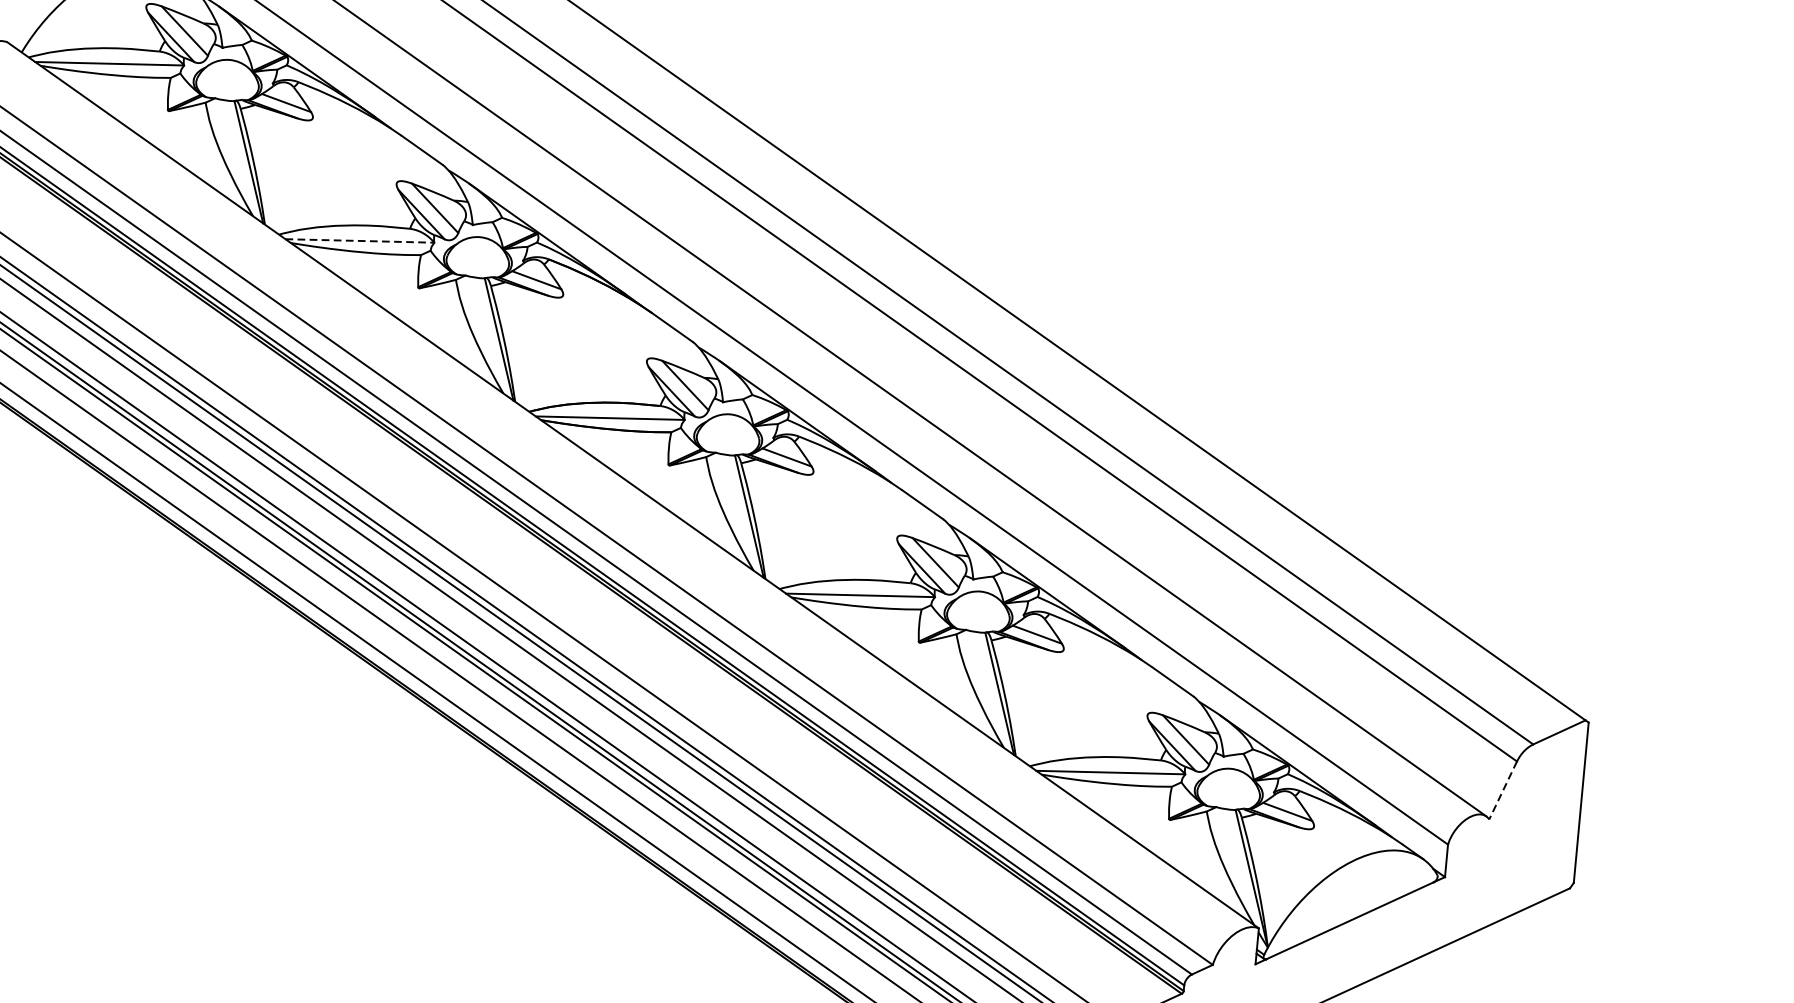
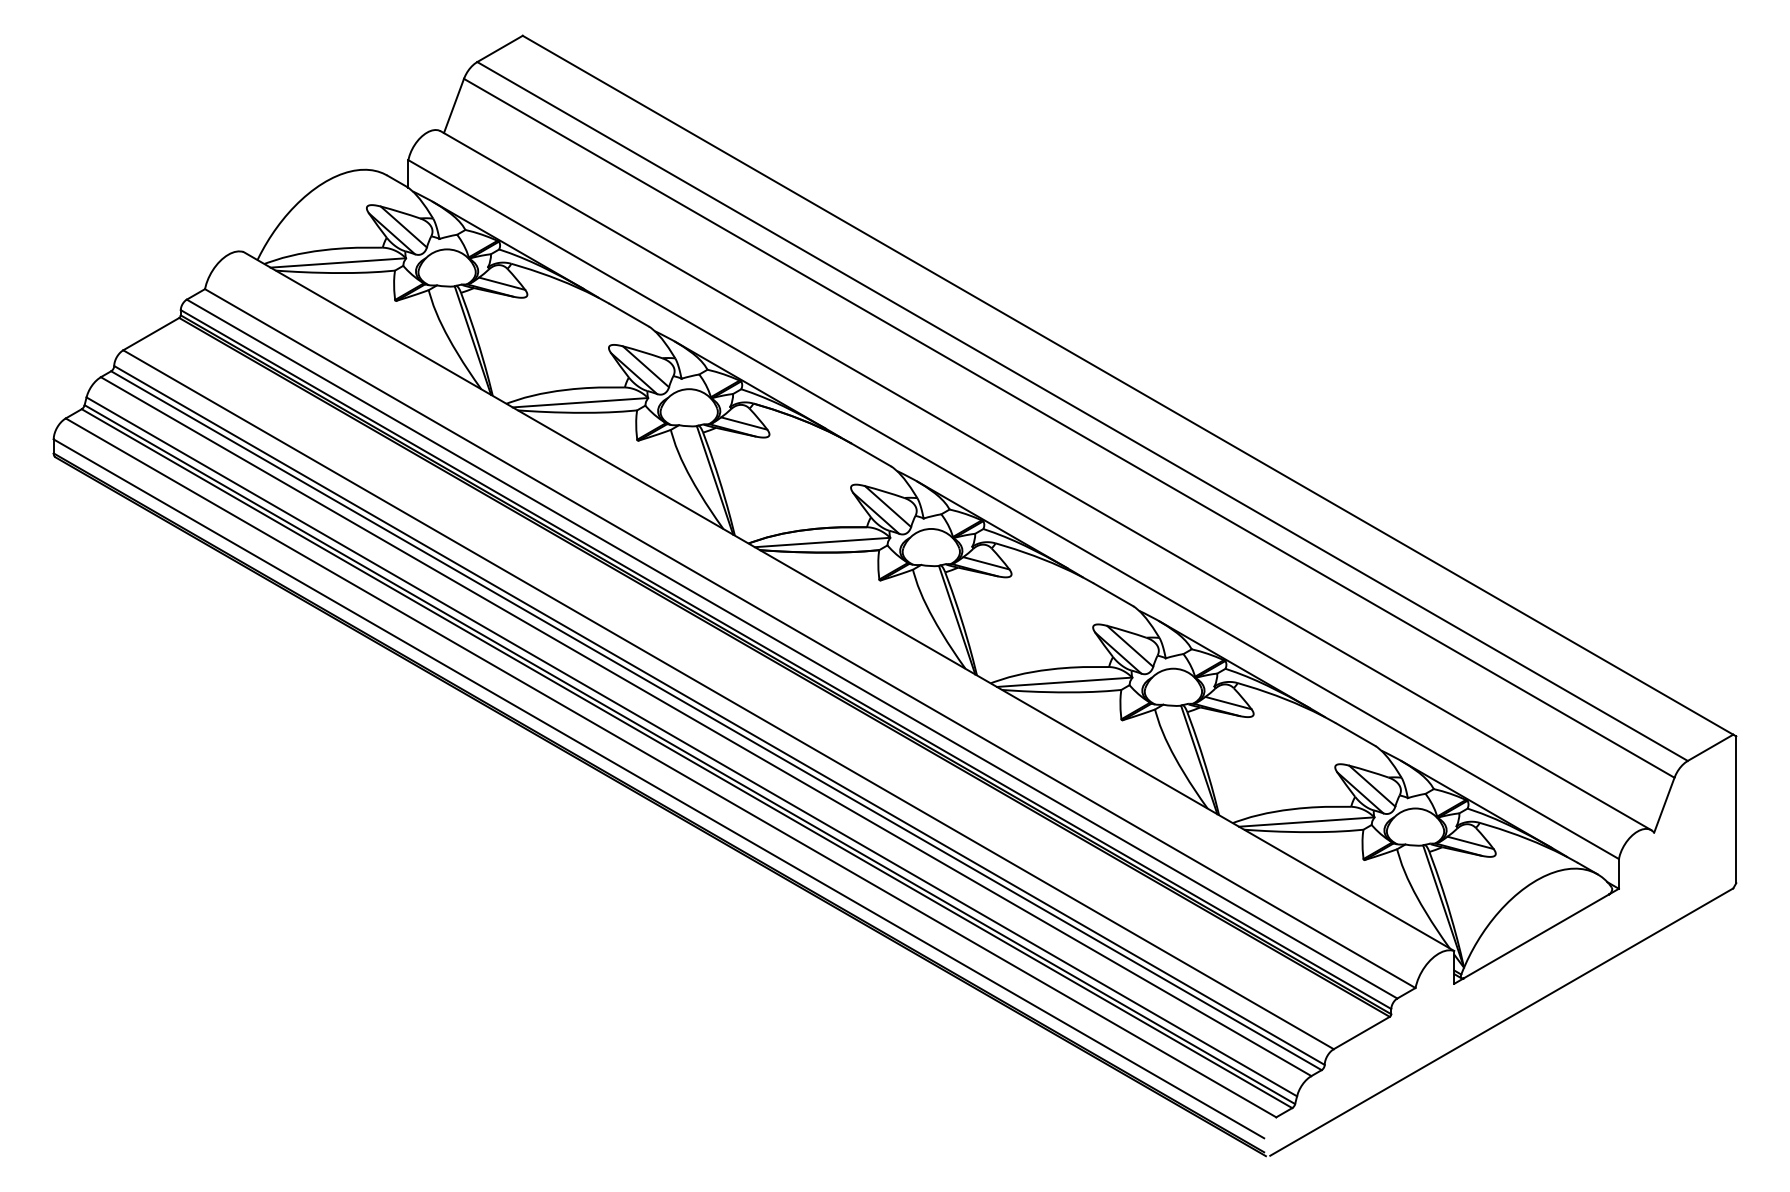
line: (360, 240) -> (580, 402), dashed -> solid
line: (1503, 790) -> (1664, 805), dashed -> solid

